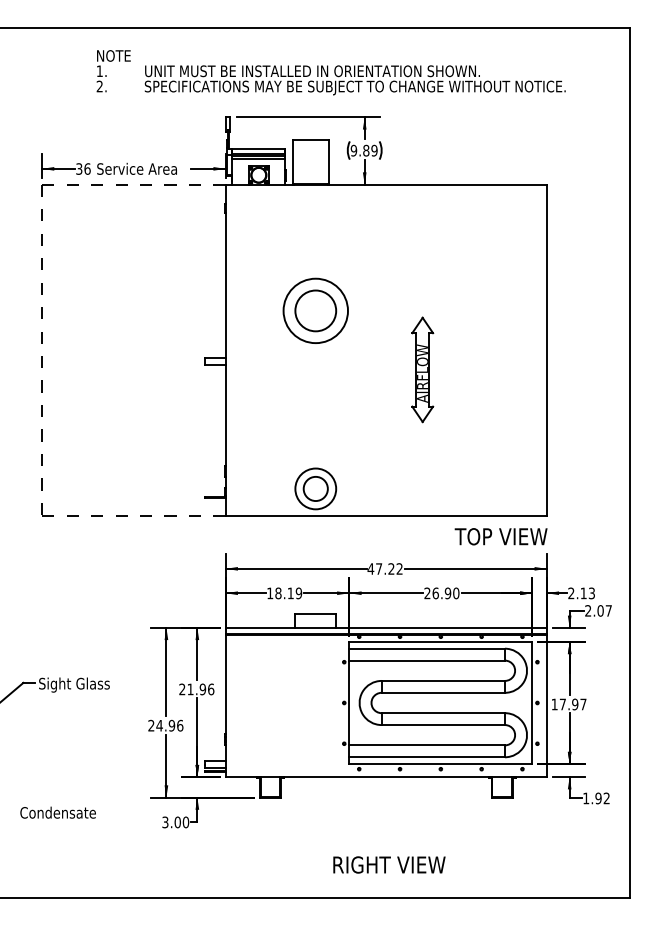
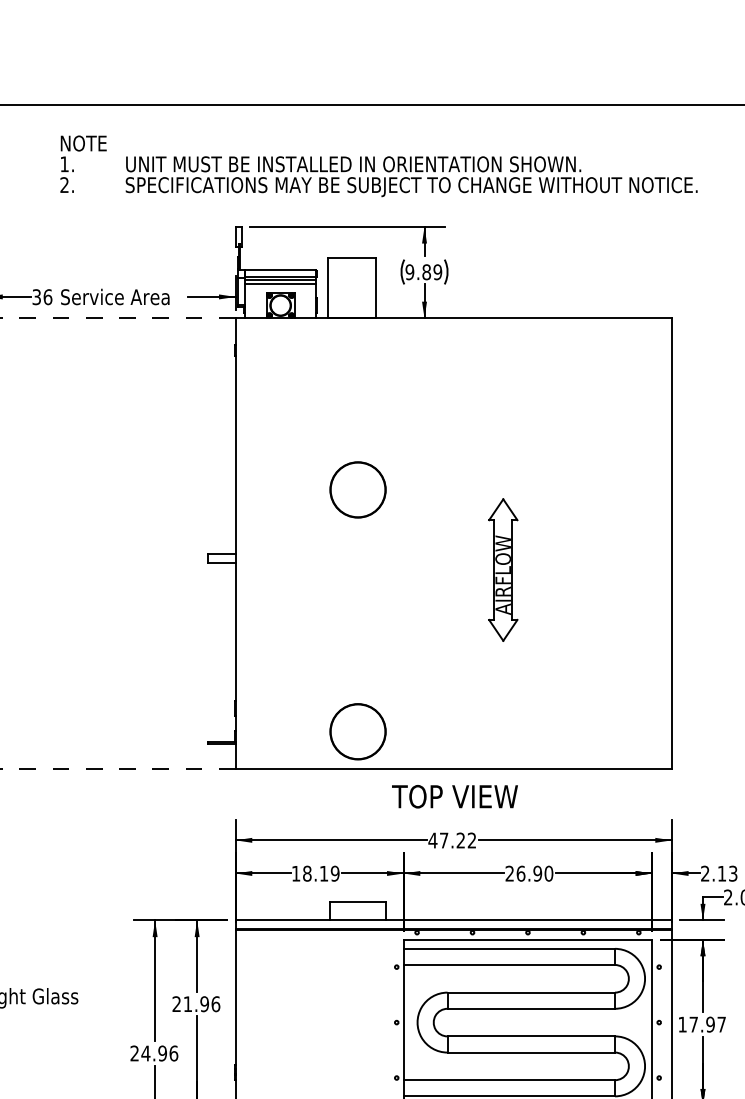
circle: (315, 310) -> (357, 489), size x0.62
circle: (315, 488) -> (357, 731), size x1.67
text: (500, 536) -> (454, 796), moved

